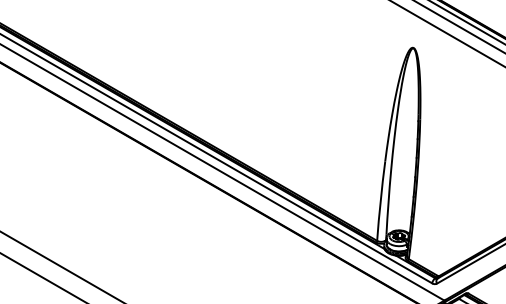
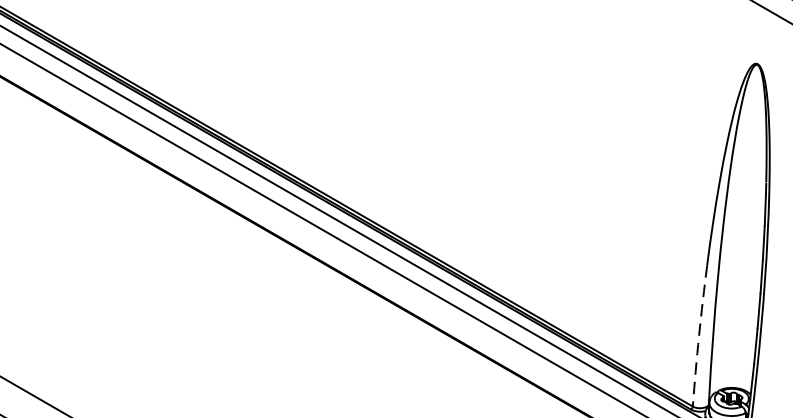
arc: (380, 201) -> (698, 336), solid -> dashed

